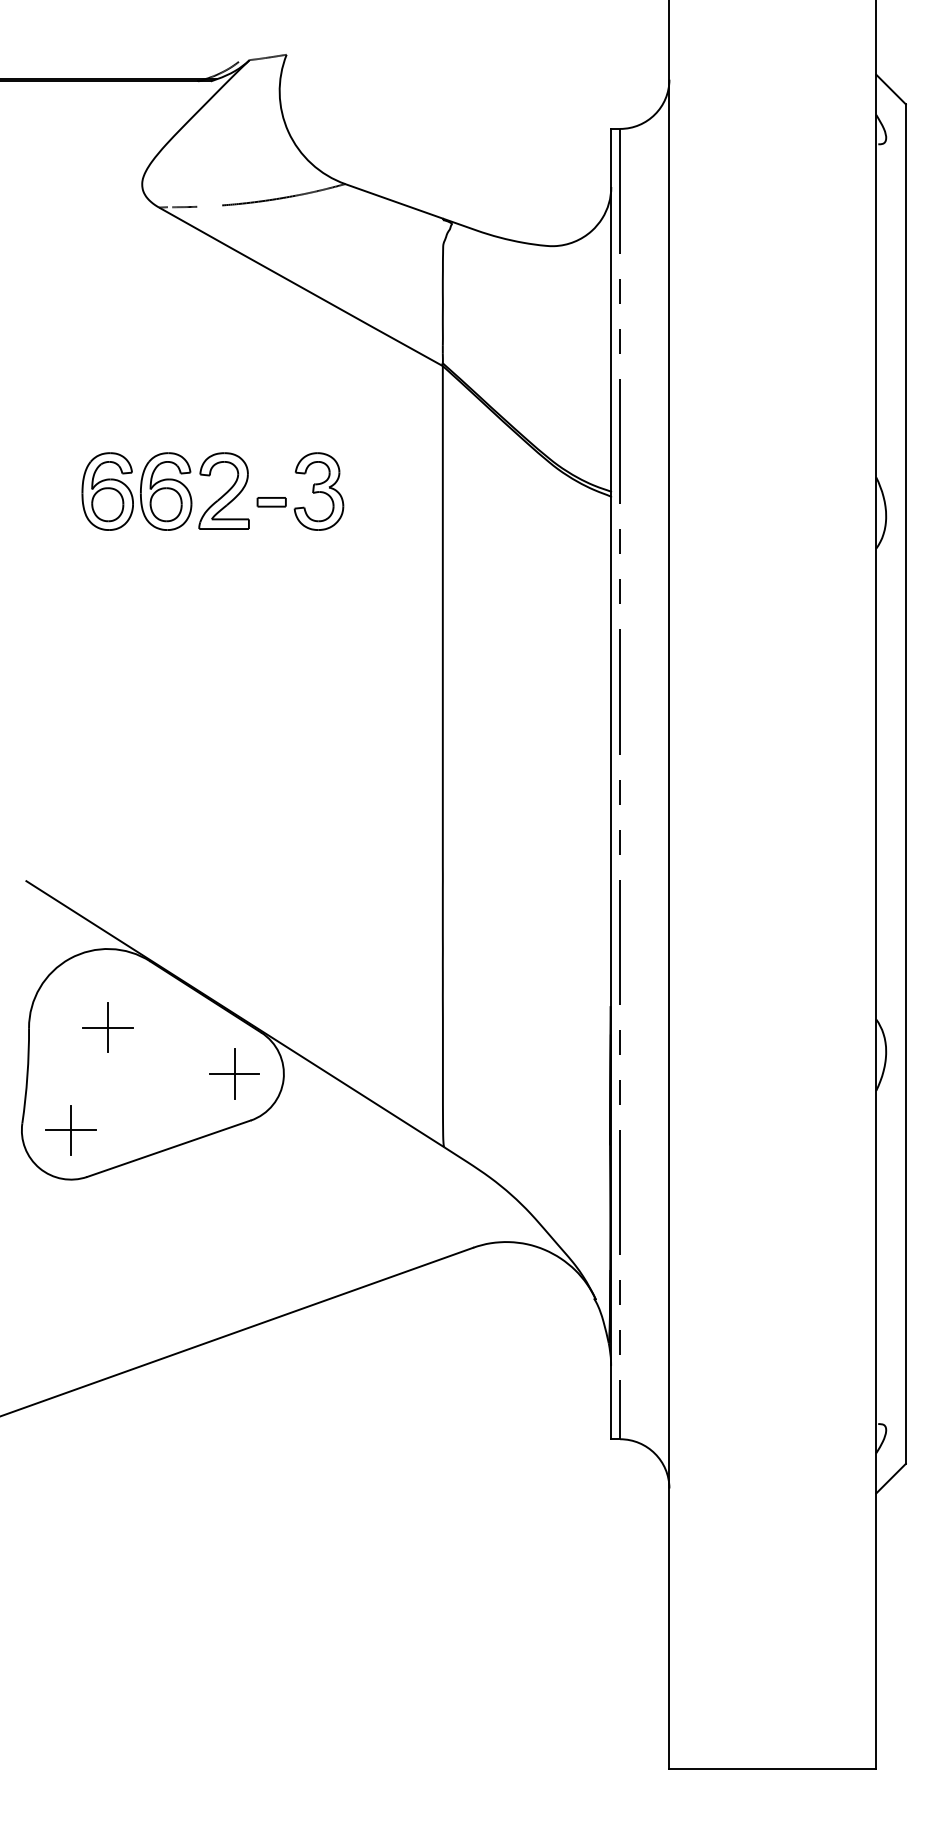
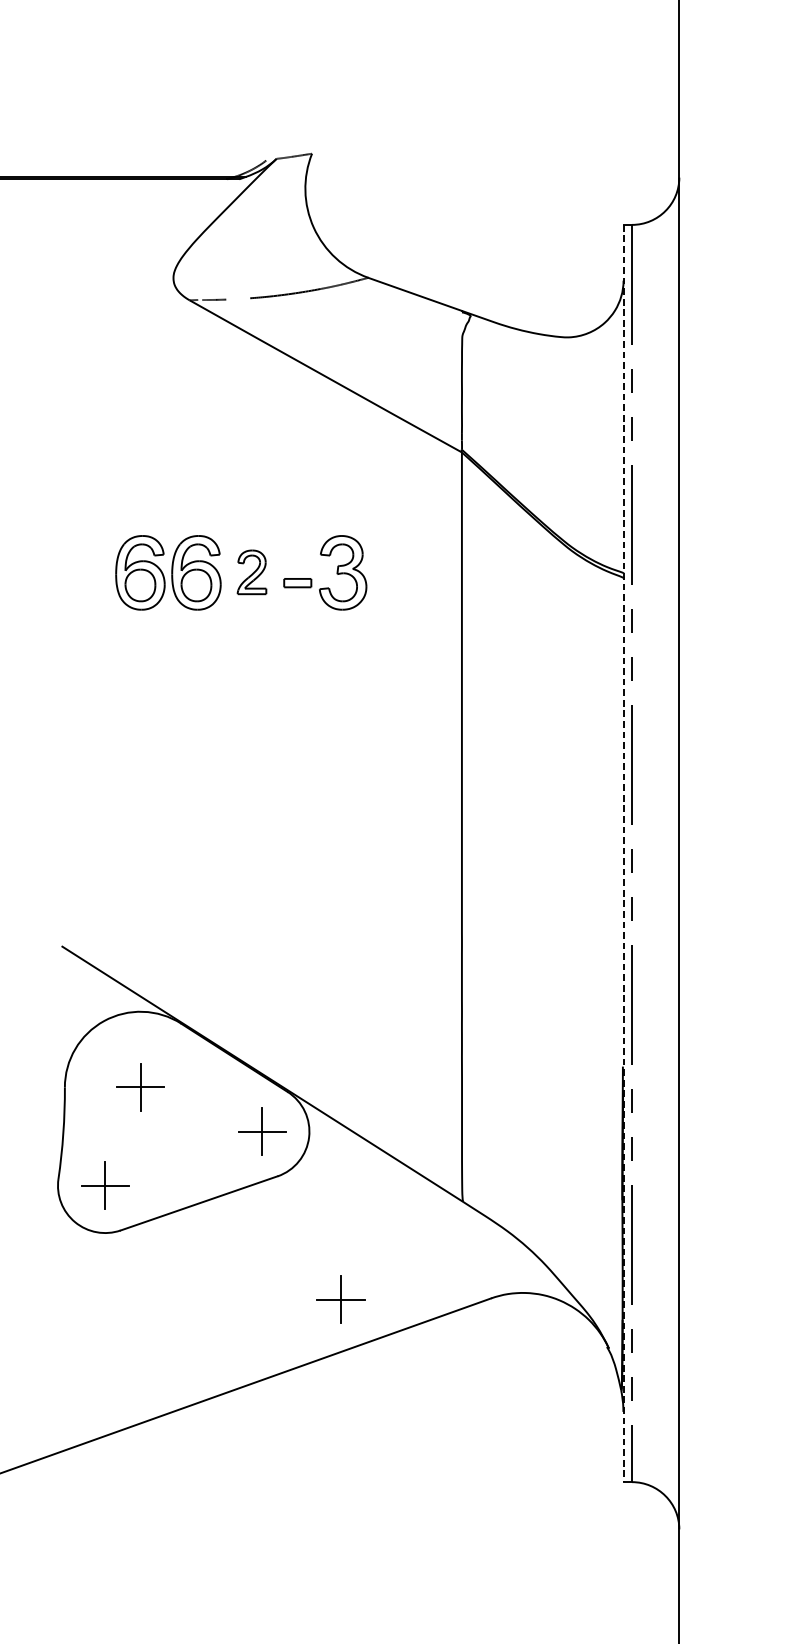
part: (223, 490) -> (251, 571), size x0.6
line: (611, 784) -> (623, 853), solid -> dashed
part: (316, 1248) -> (340, 1299), added

